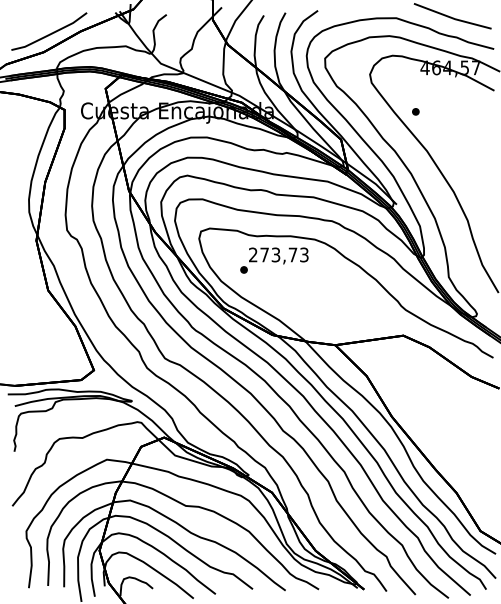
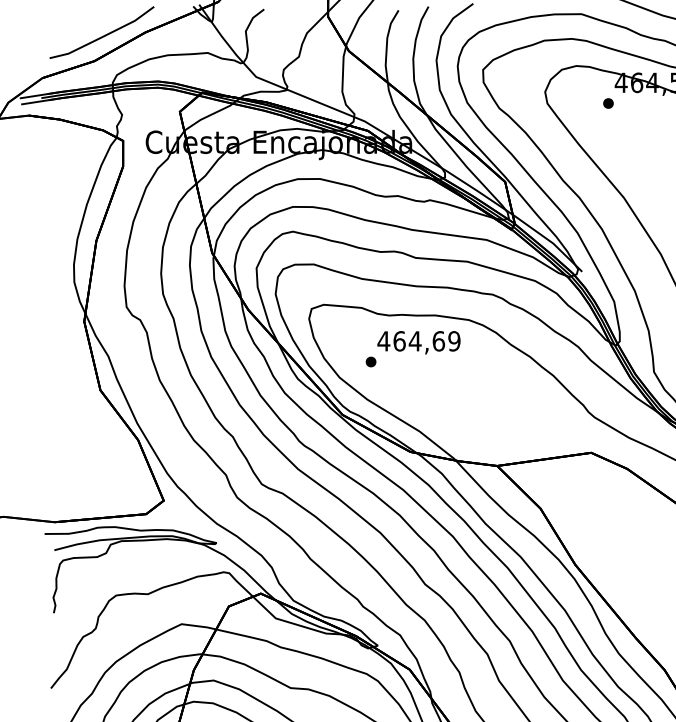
part: (415, 111) -> (607, 103), moved
text: (278, 254) -> (418, 340), 273,73 -> 464,69

